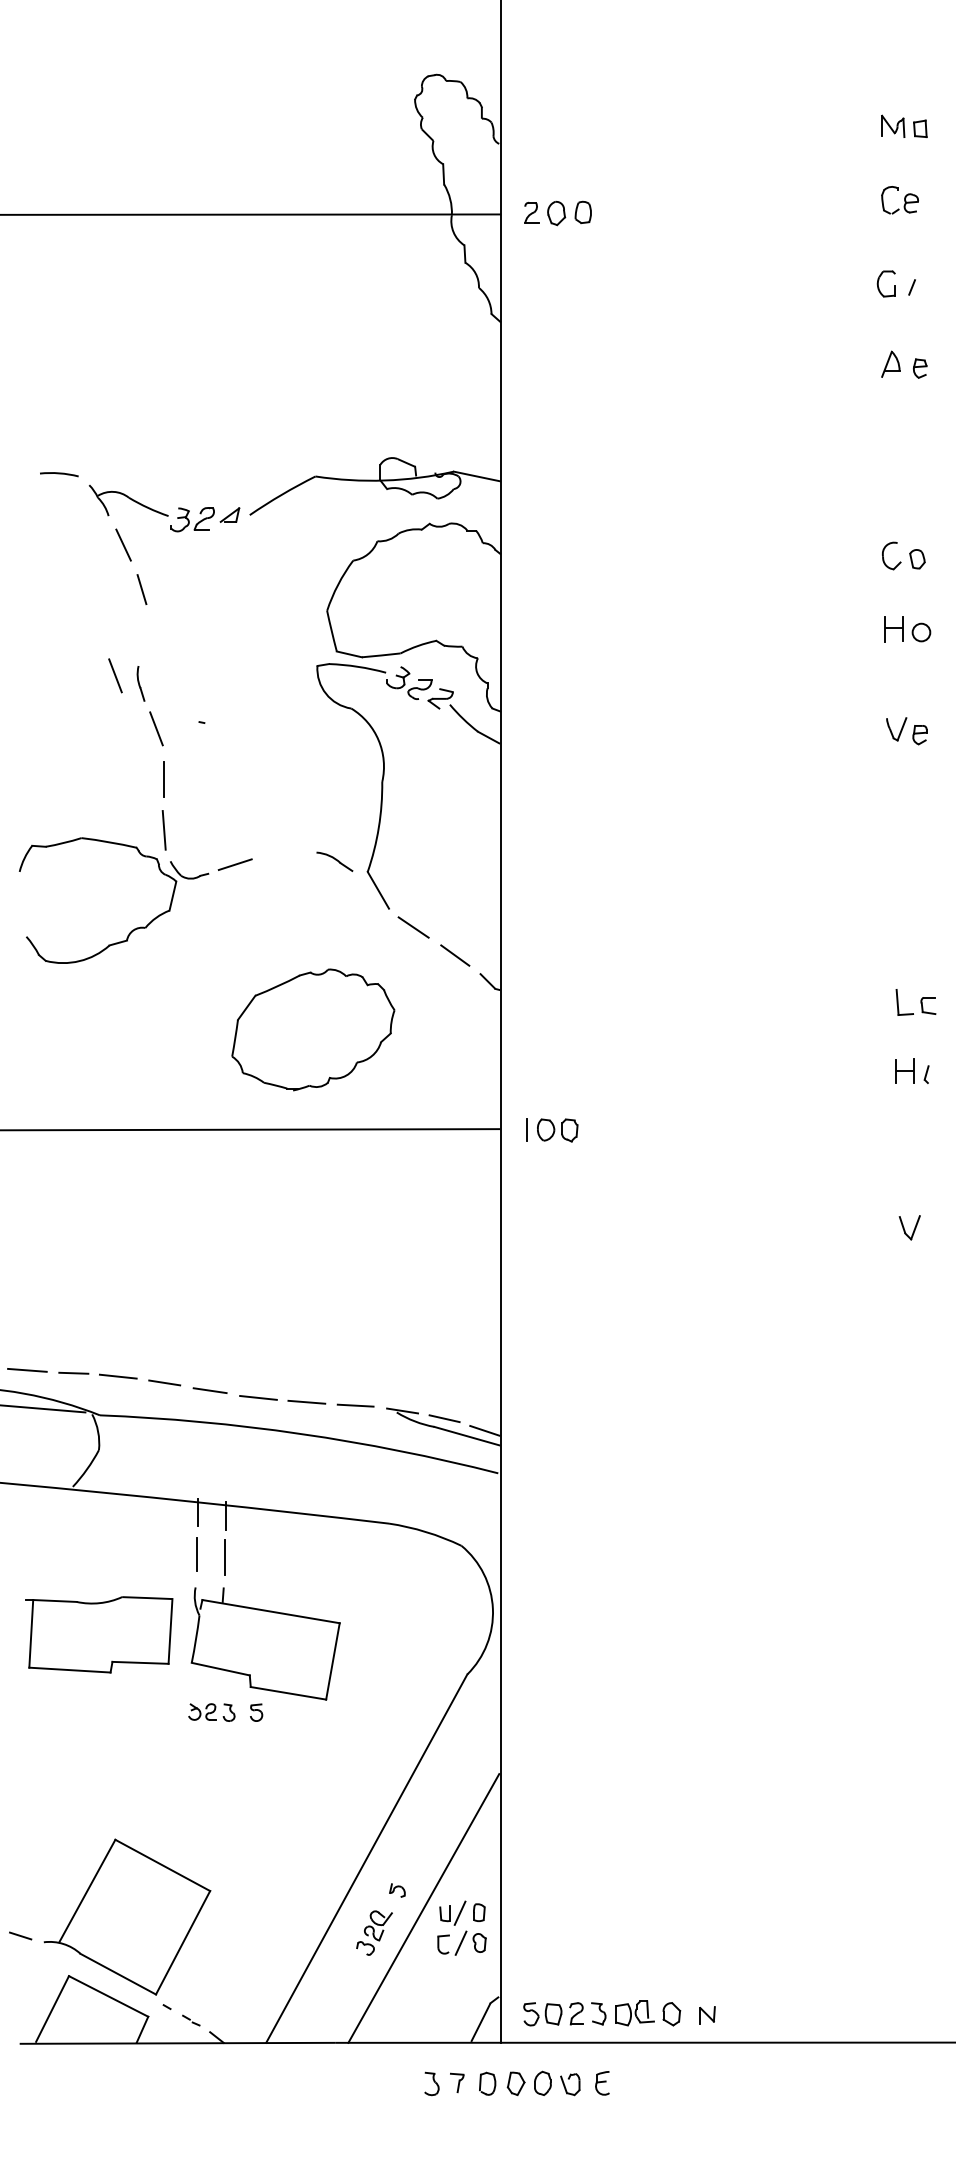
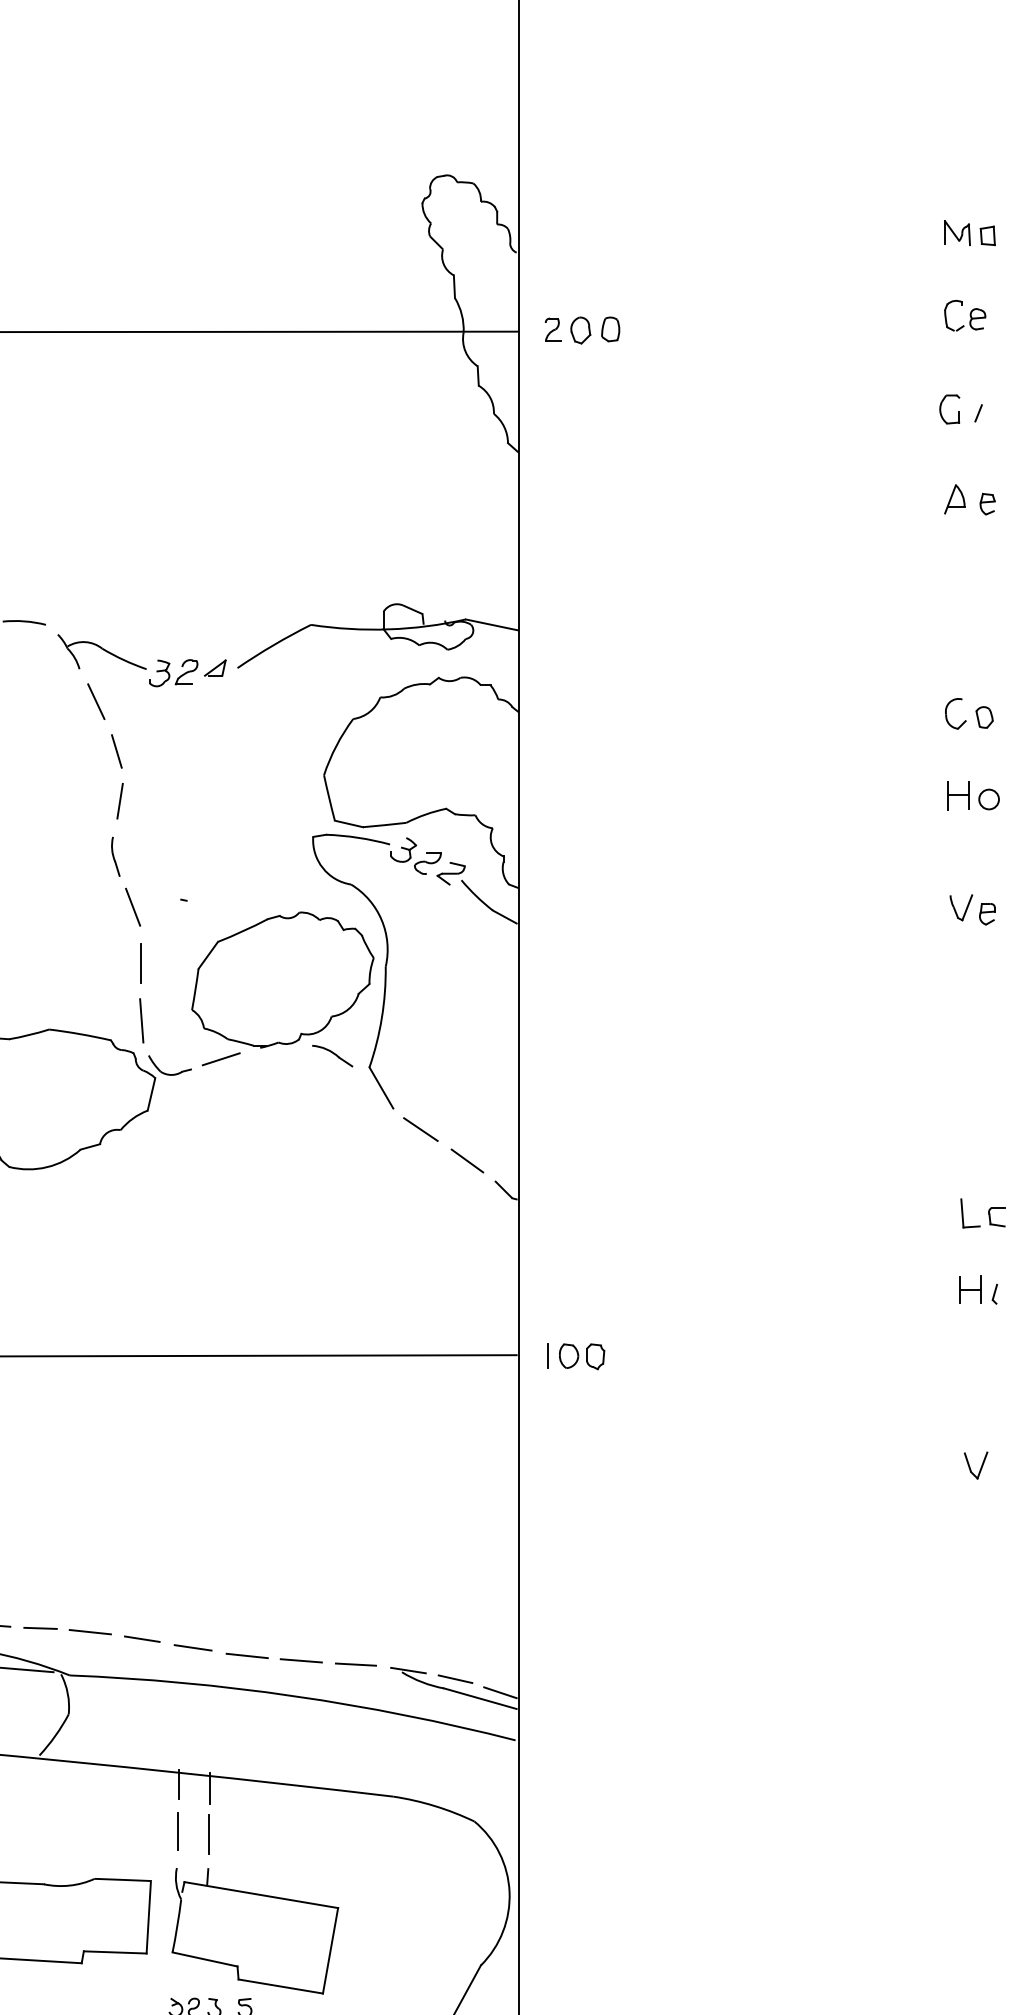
line: (144, 633) -> (119, 800), added
line: (115, 675) -> (87, 847), removed
part: (313, 1029) -> (283, 979), moved

